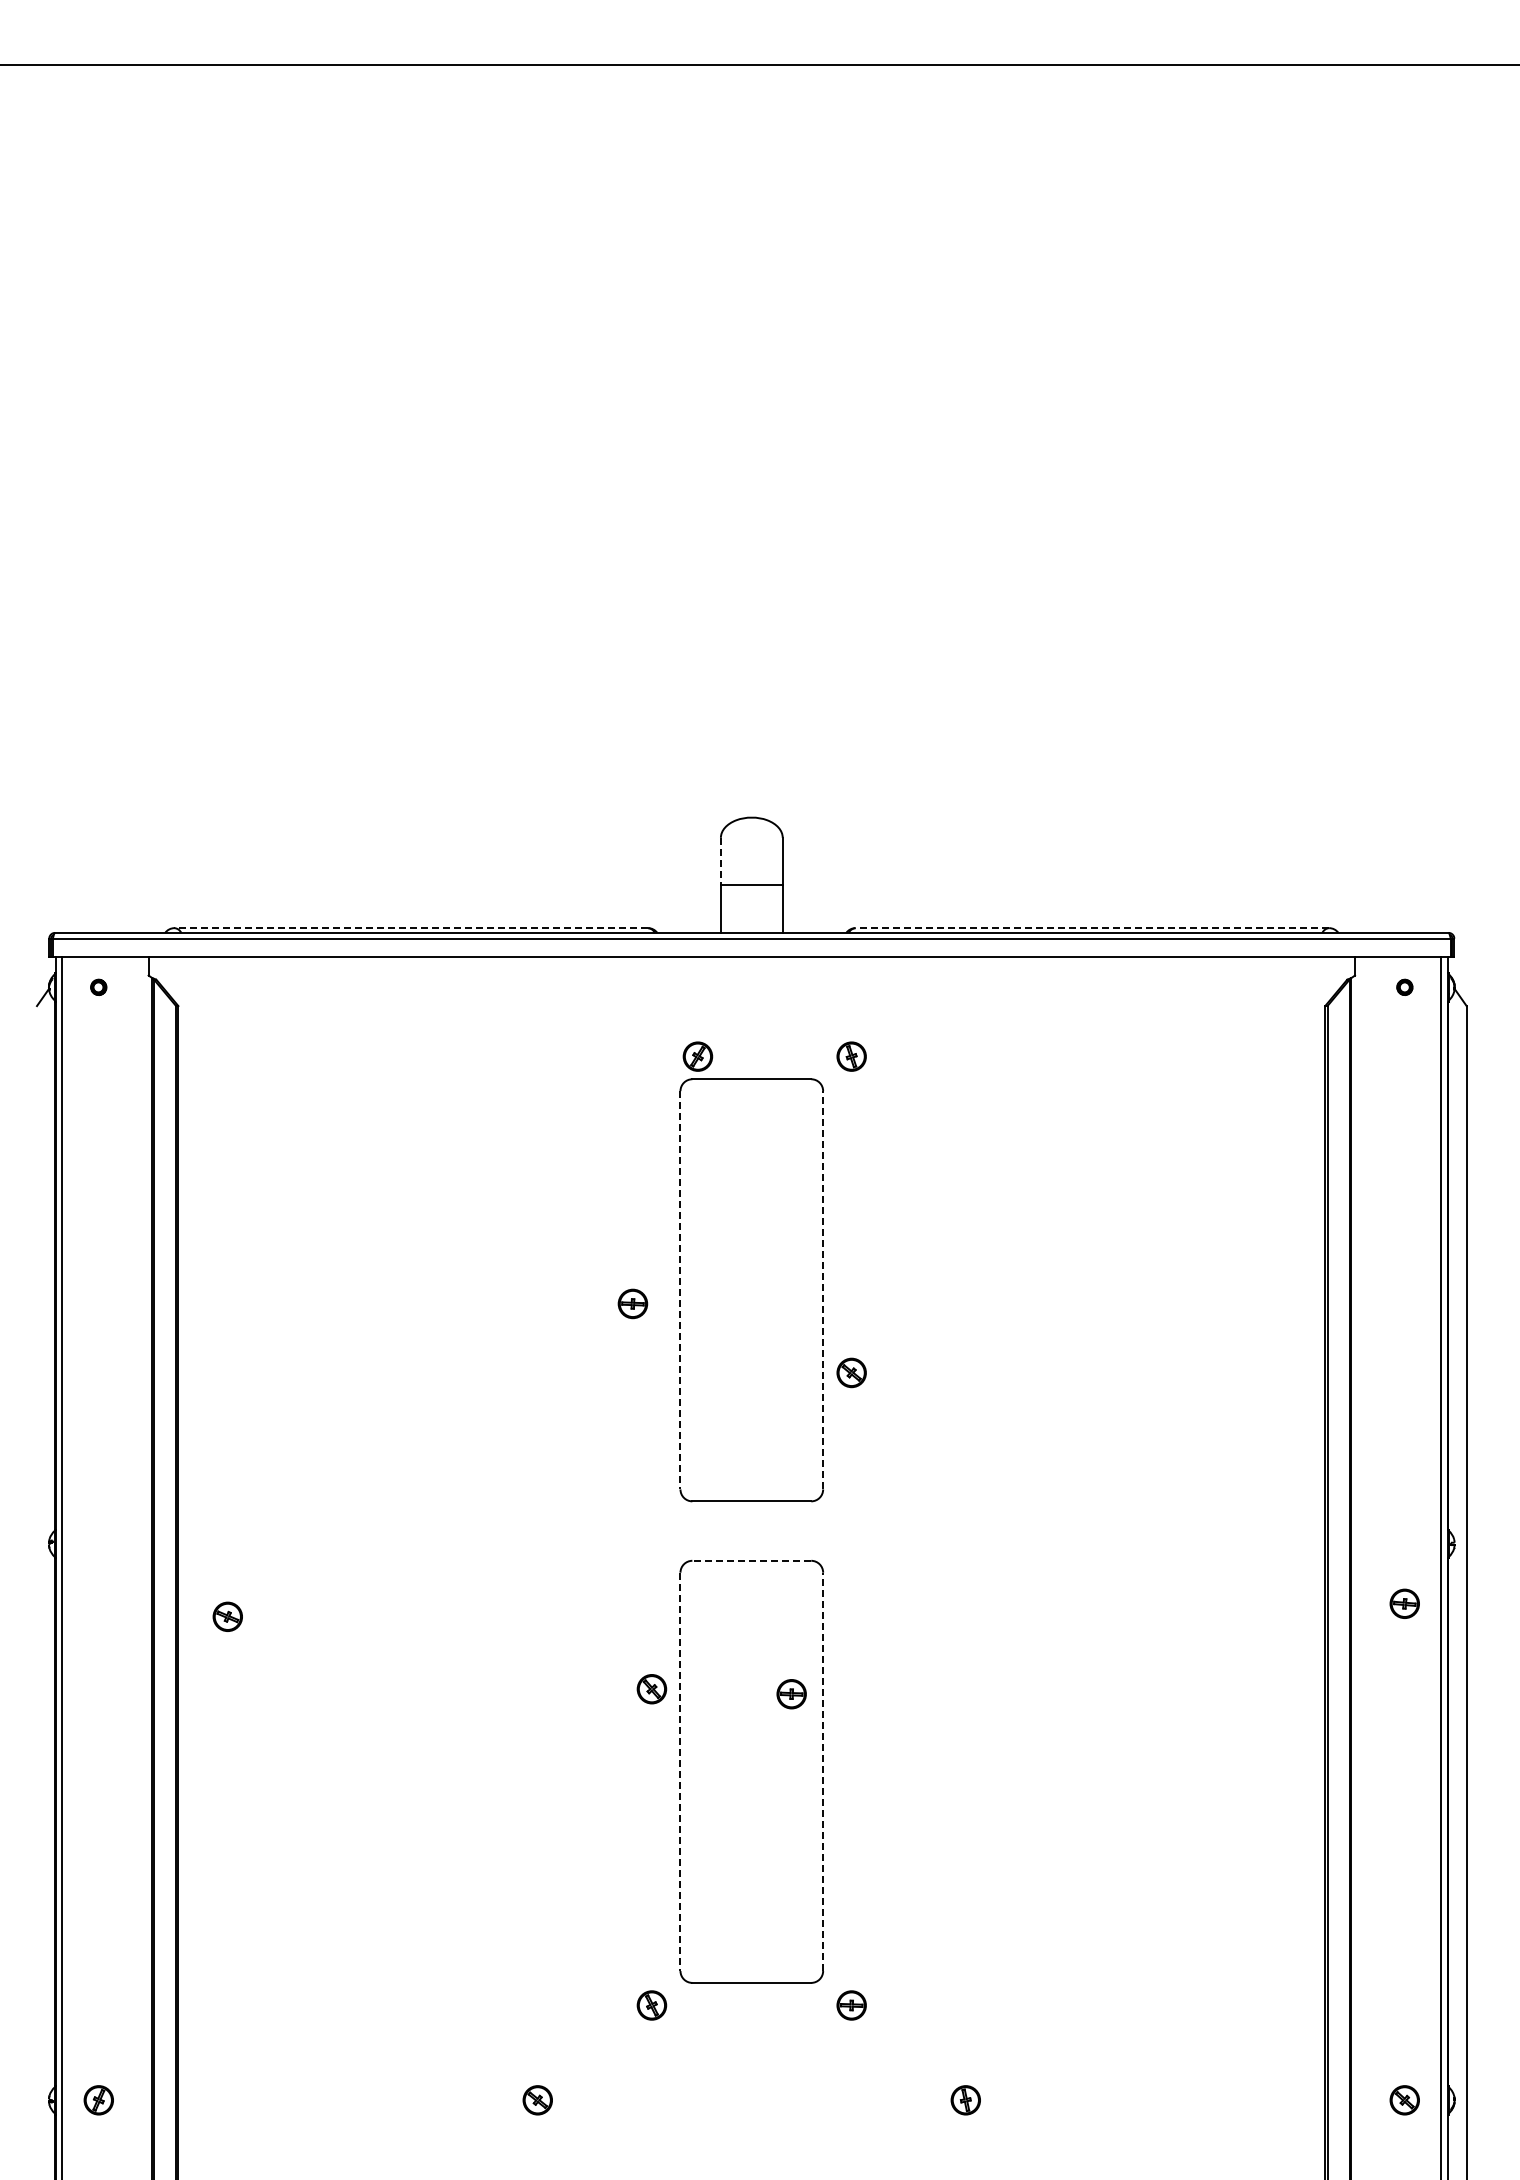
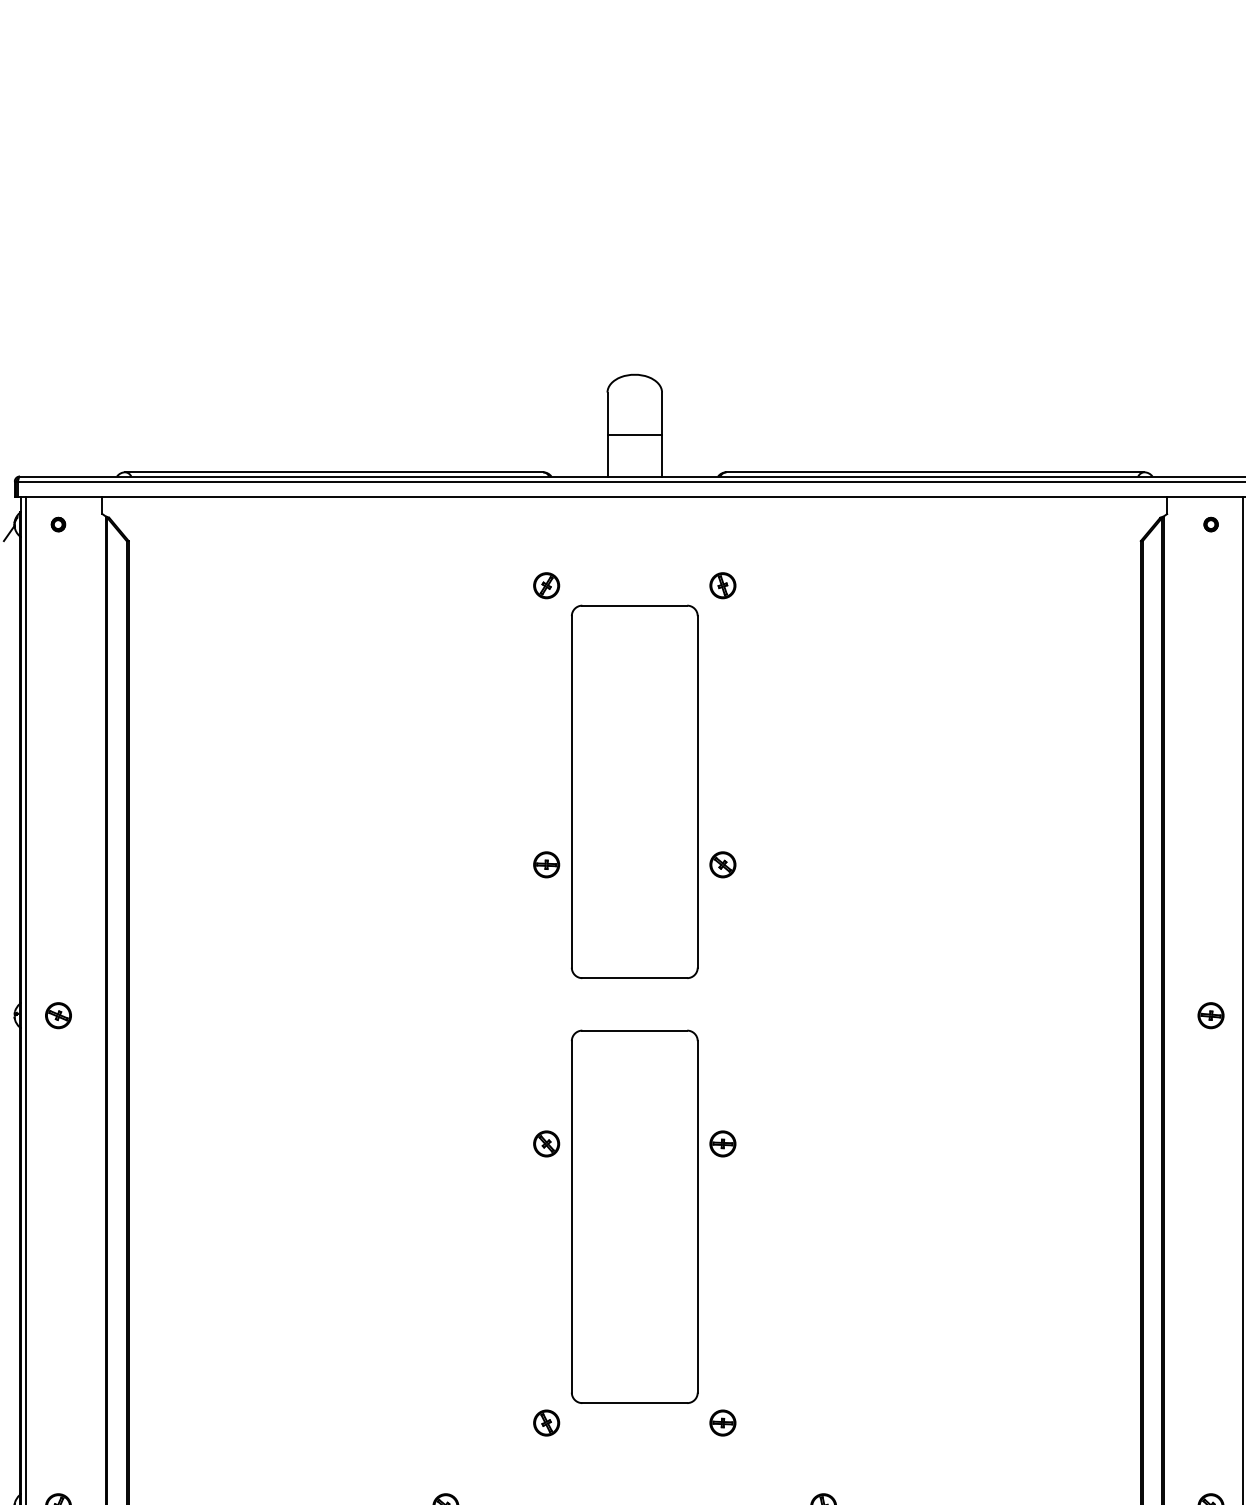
line: (720, 861) -> (607, 413), dashed -> solid
line: (411, 928) -> (334, 472), dashed -> solid
line: (1092, 928) -> (935, 472), dashed -> solid
part: (697, 1056) -> (546, 585), moved
line: (823, 1289) -> (698, 791), dashed -> solid
line: (680, 1290) -> (571, 792), dashed -> solid
part: (632, 1303) -> (546, 864), moved
line: (751, 1560) -> (634, 1030), dashed -> solid
part: (1404, 1603) -> (1210, 1015), moved
part: (227, 1616) -> (58, 1015), moved
part: (791, 1694) -> (722, 1144), moved
line: (823, 1771) -> (698, 1216), dashed -> solid
line: (680, 1772) -> (571, 1217), dashed -> solid

